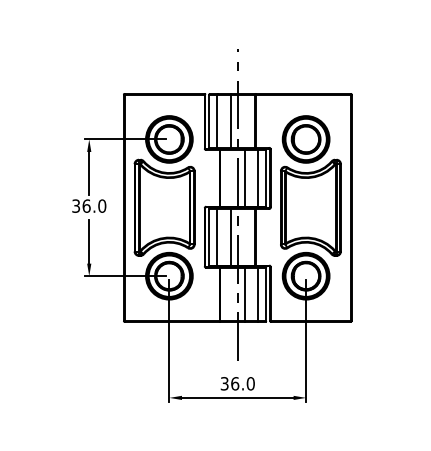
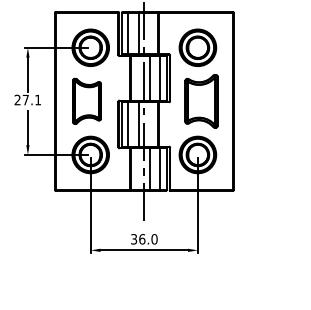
text: (89, 205) -> (28, 99), 36.0 -> 27.1
part: (164, 207) -> (86, 101), size x0.6
part: (310, 207) -> (201, 101), size x0.7

